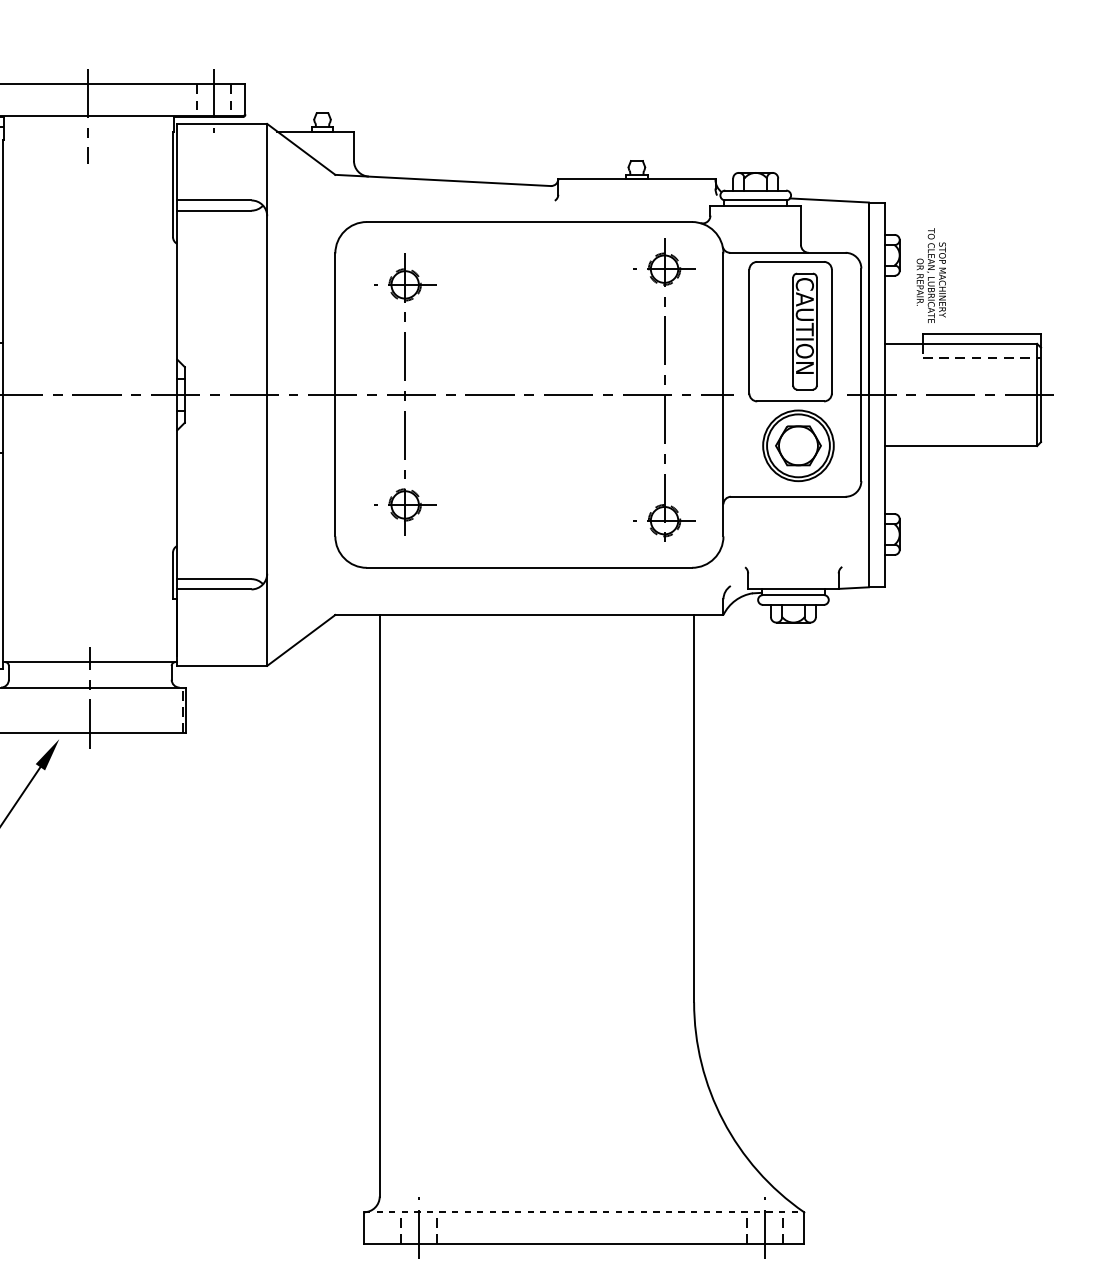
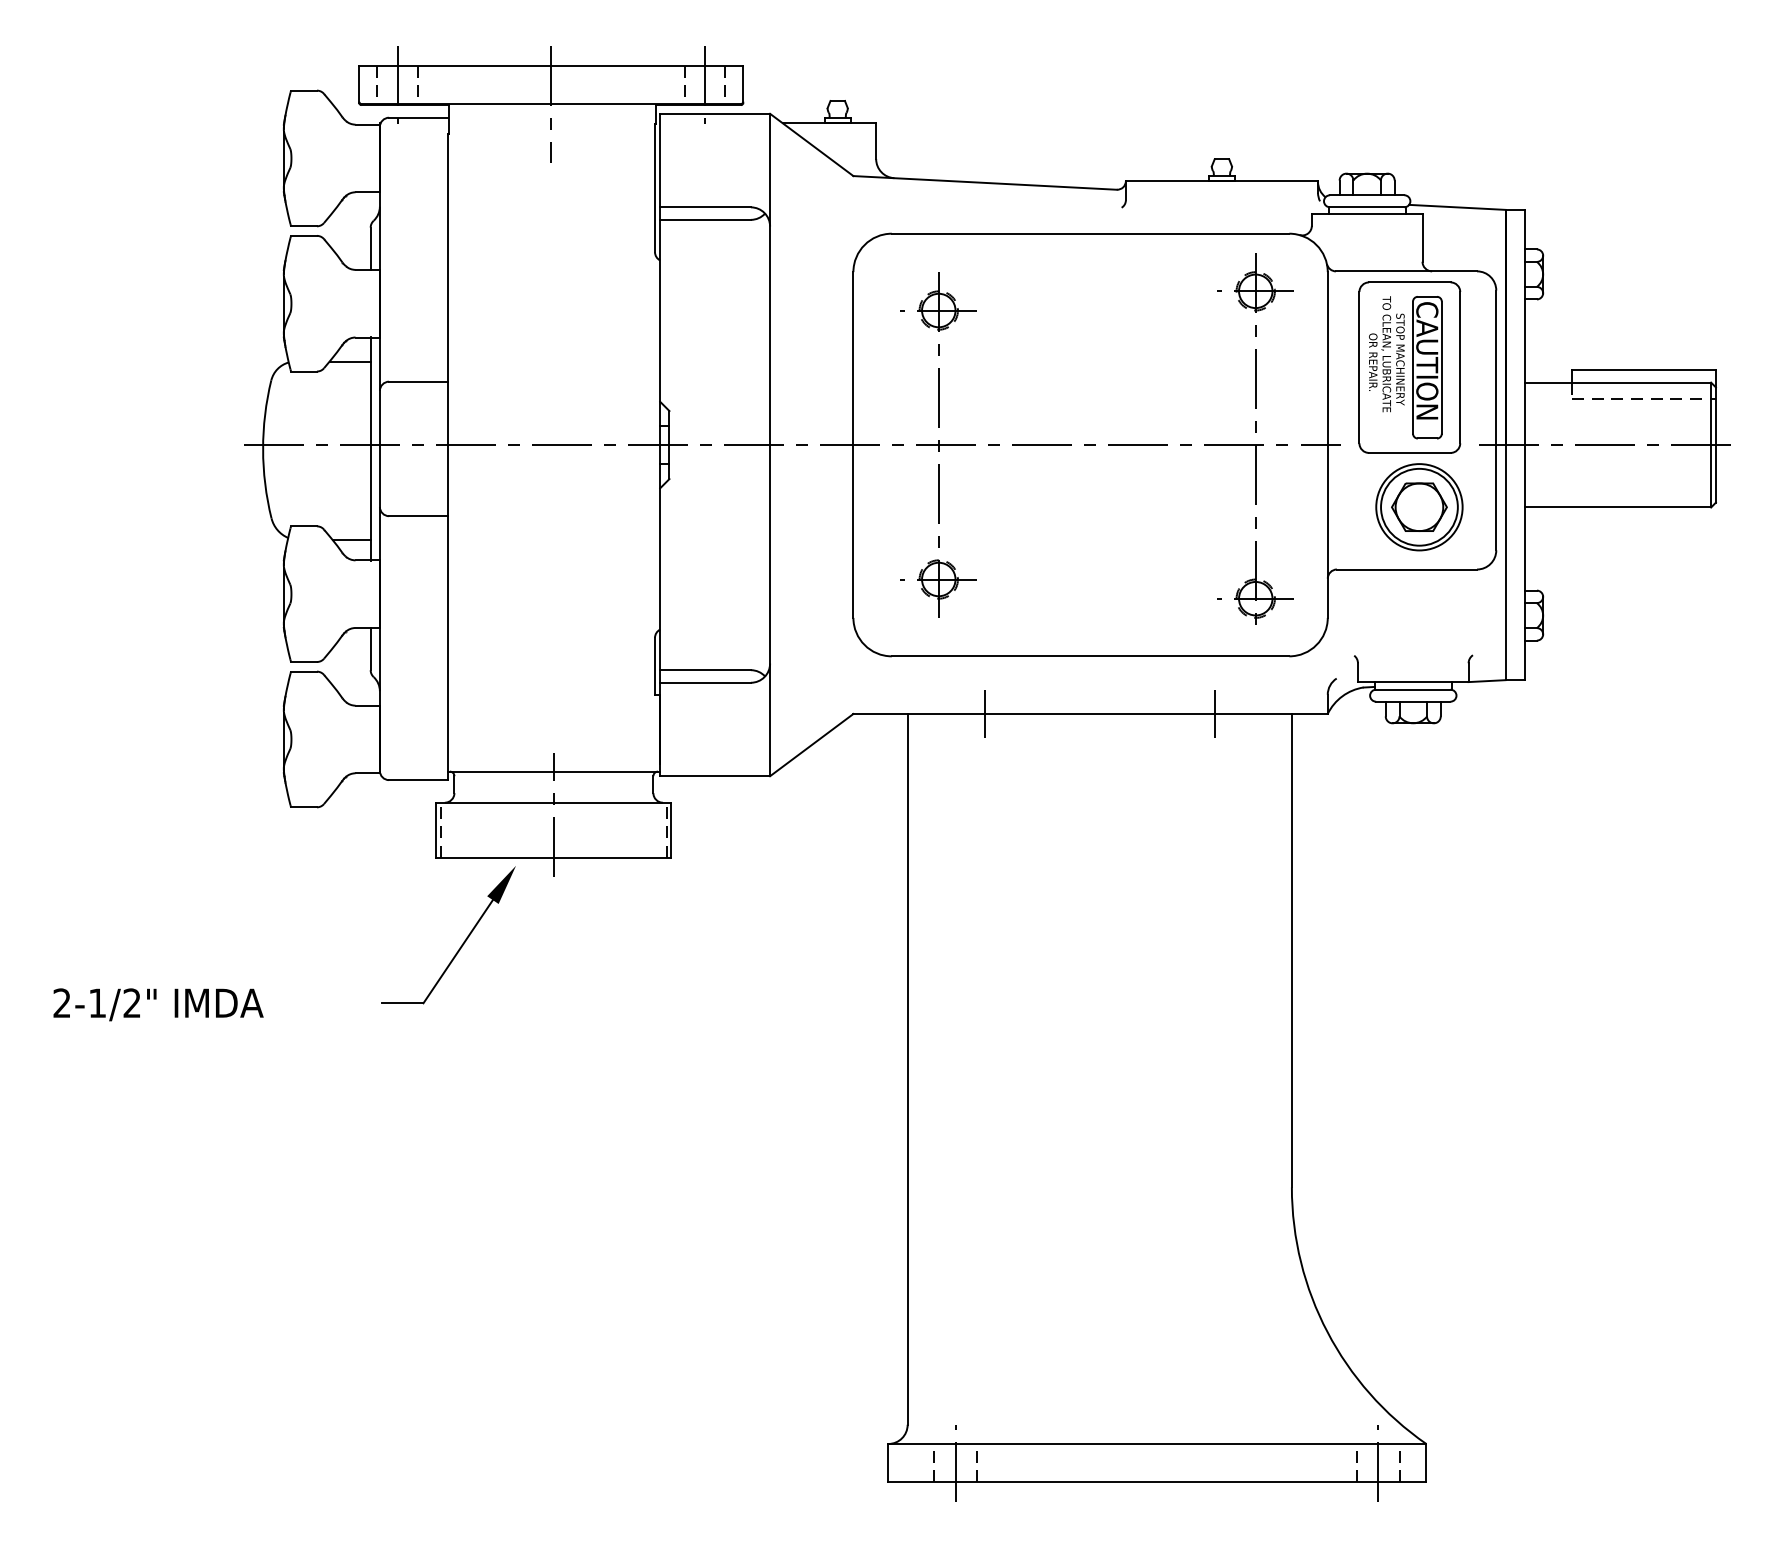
text: (931, 275) -> (1386, 354), moved
line: (442, 614) -> (984, 713), added
line: (631, 614) -> (1215, 713), added
line: (584, 1211) -> (1157, 1443), dashed -> solid

